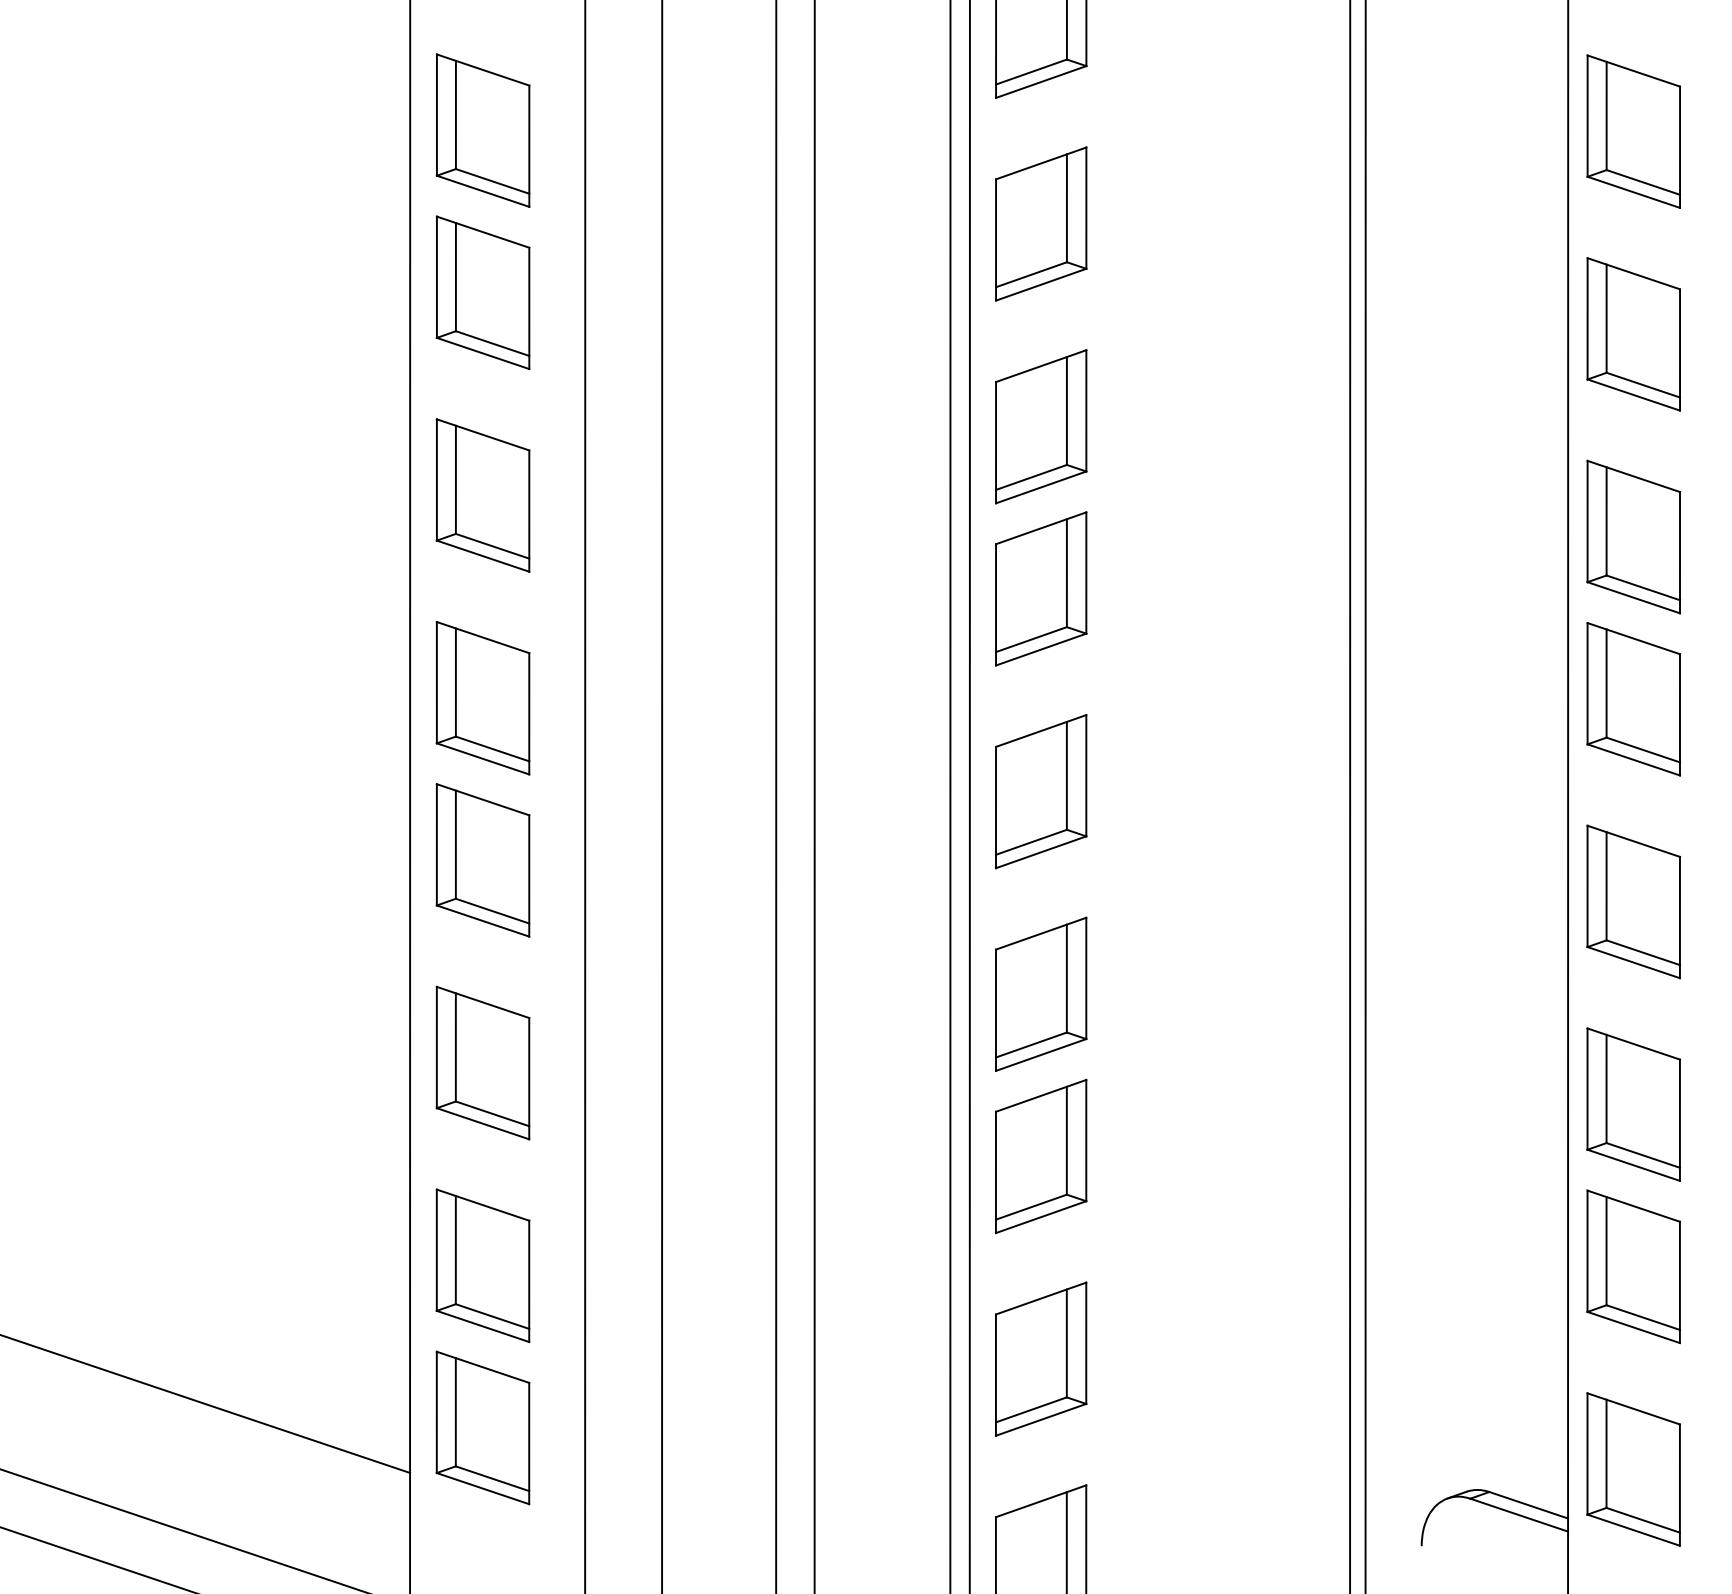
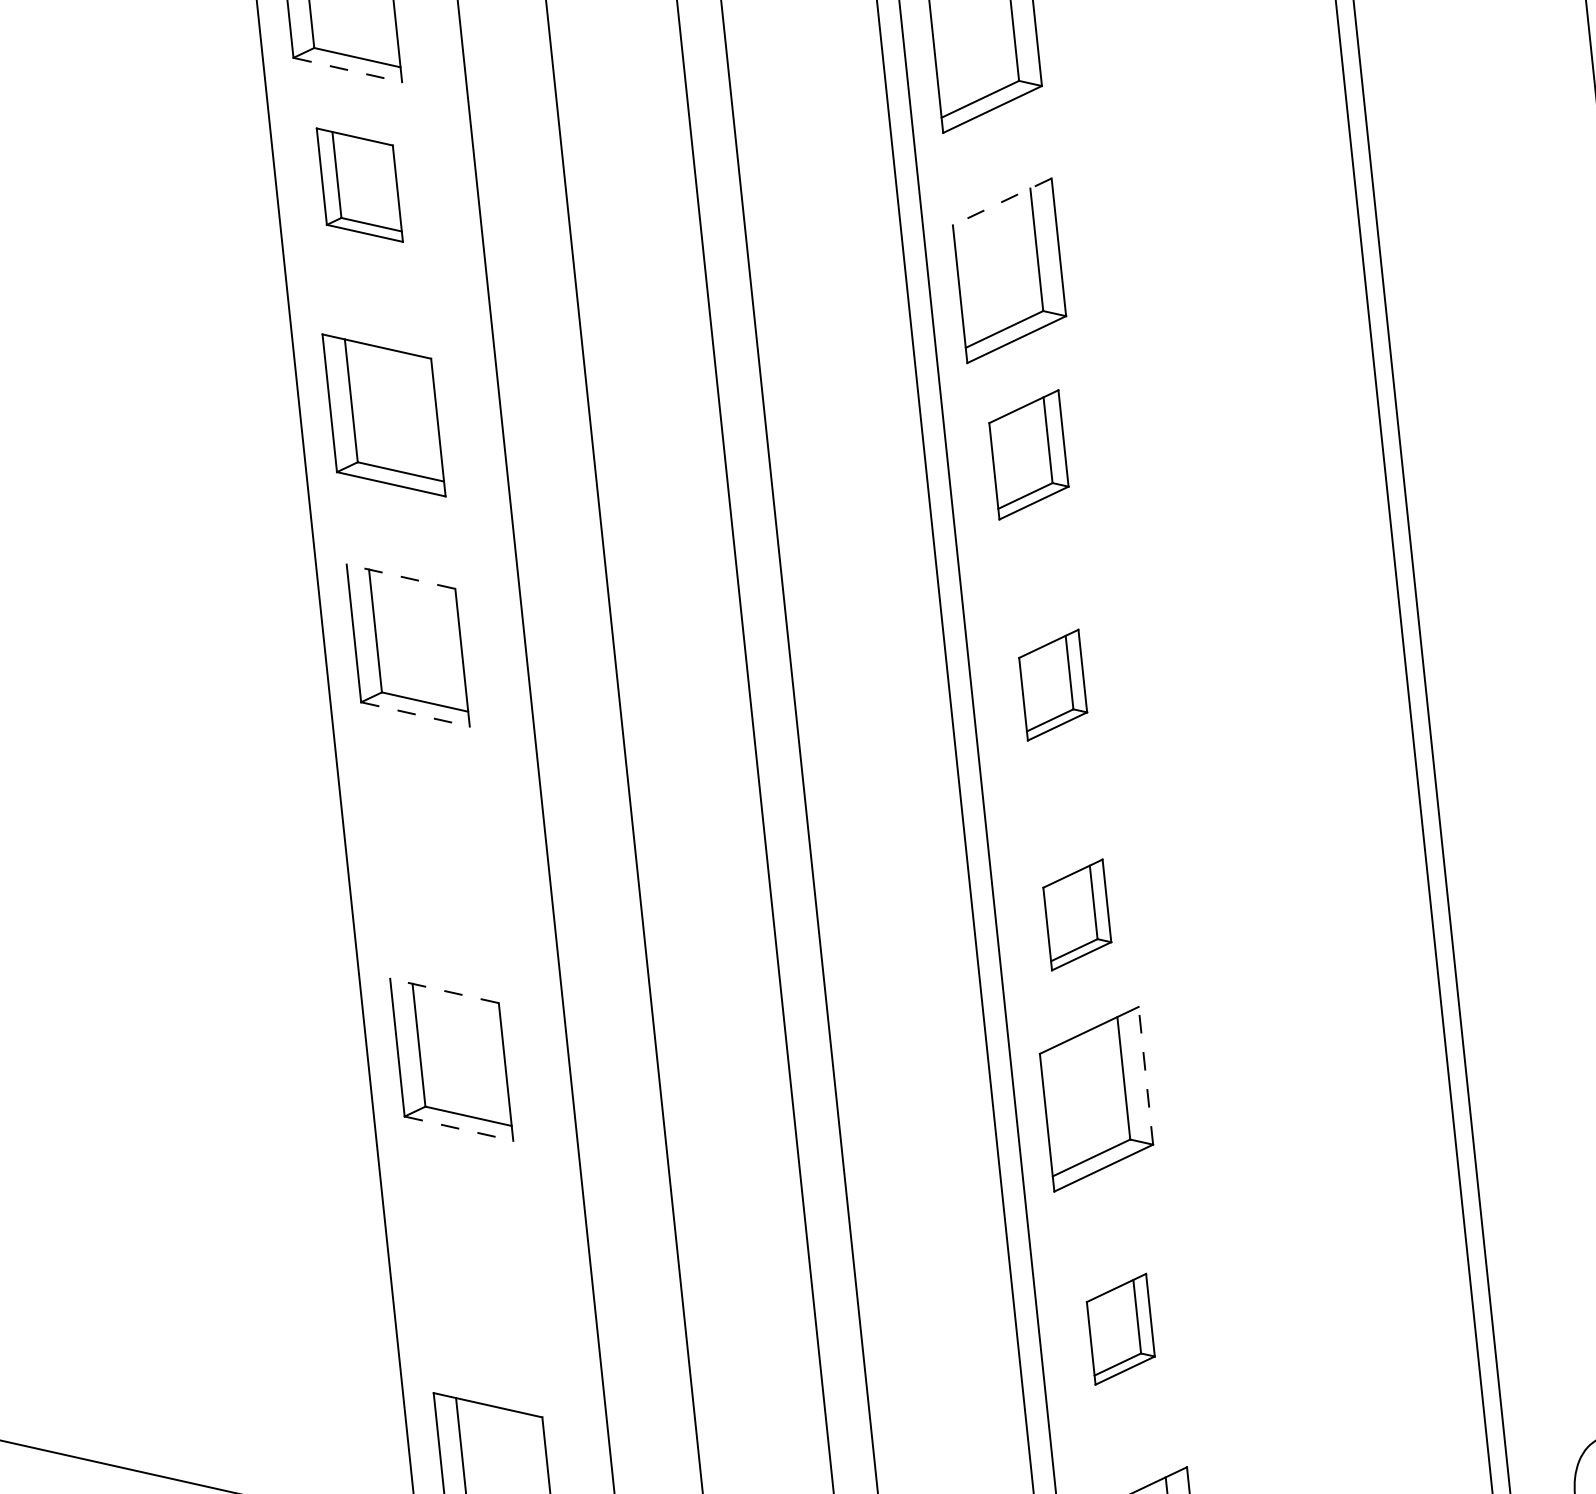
line: (483, 191) -> (348, 70), solid -> dashed
part: (482, 292) -> (359, 184), size x0.7
line: (1041, 366) -> (1002, 202), solid -> dashed
part: (1041, 588) -> (1029, 454), size x0.7
line: (483, 637) -> (401, 576), solid -> dashed
line: (483, 758) -> (415, 713), solid -> dashed
part: (1041, 791) -> (1053, 684), size x0.6
part: (482, 860) -> (426, 829), removed
part: (1041, 993) -> (1077, 914), size x0.6
line: (483, 1002) -> (445, 990), solid -> dashed
line: (483, 1123) -> (459, 1128), solid -> dashed
line: (1086, 1140) -> (1146, 1075), solid -> dashed
part: (482, 1265) -> (475, 1289), removed
part: (1041, 1358) -> (1121, 1328), size x0.6

